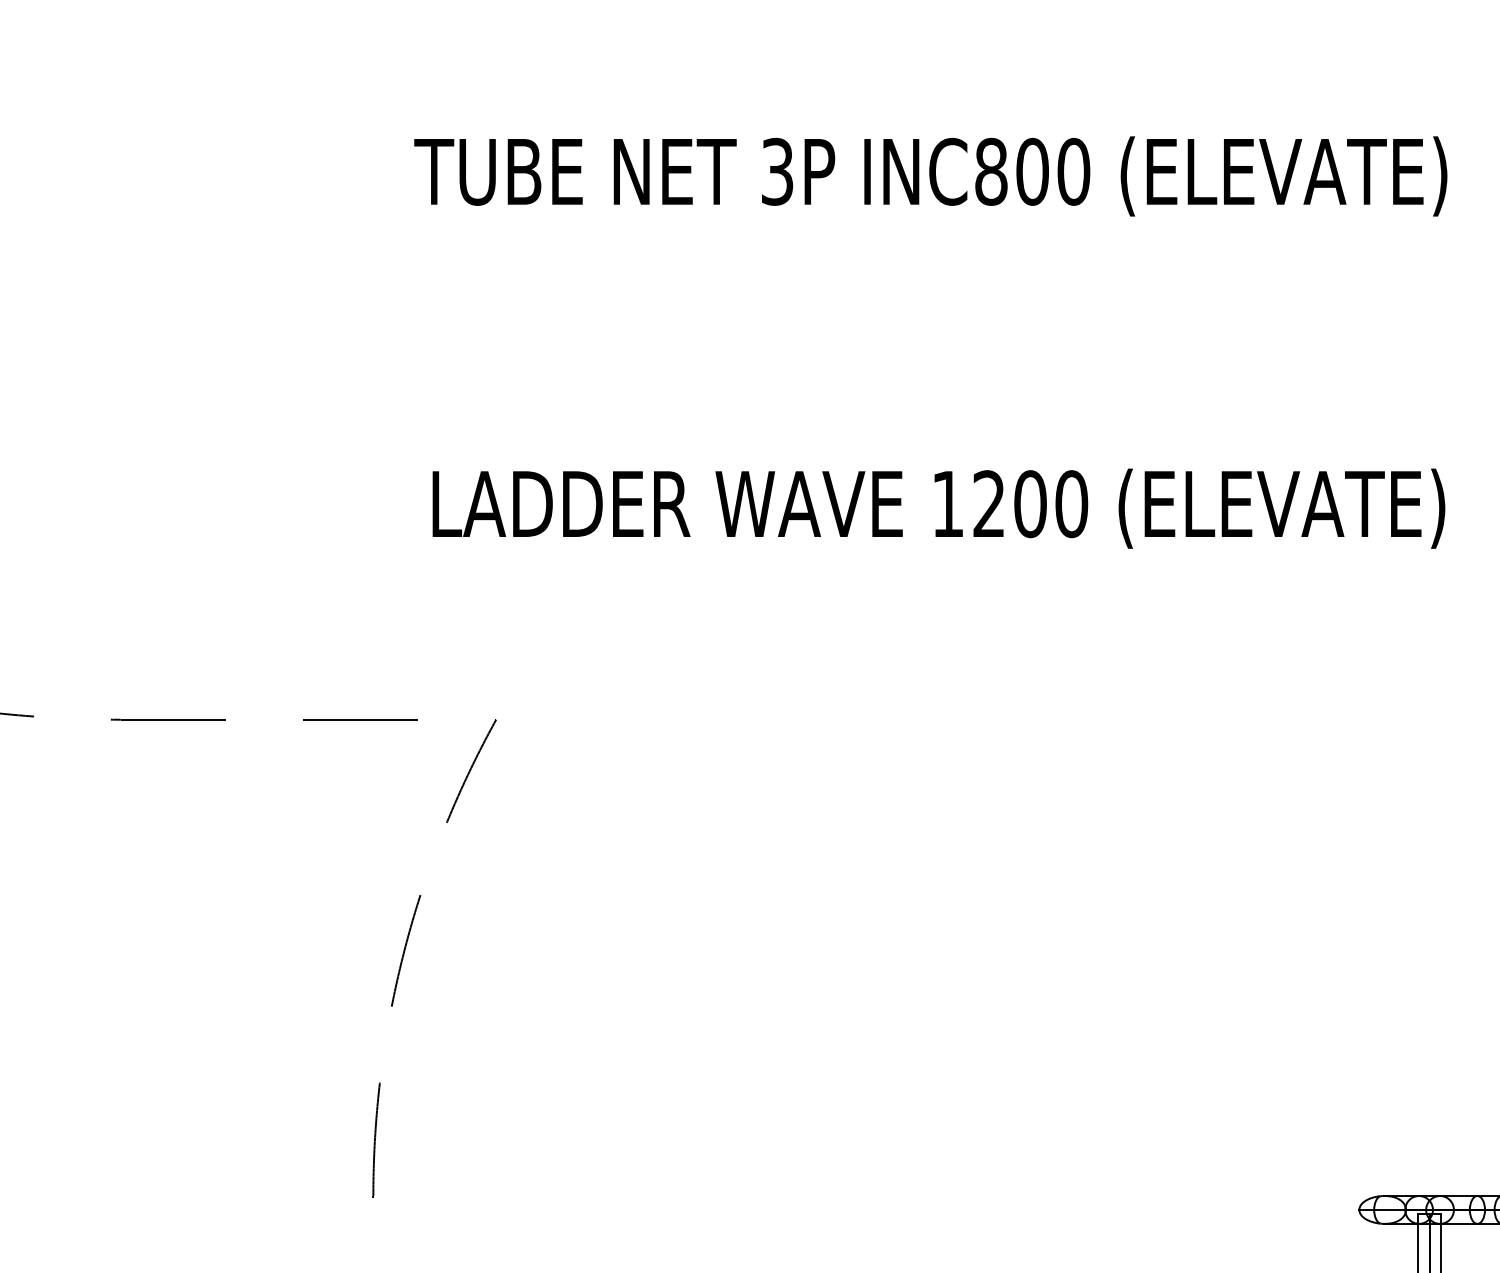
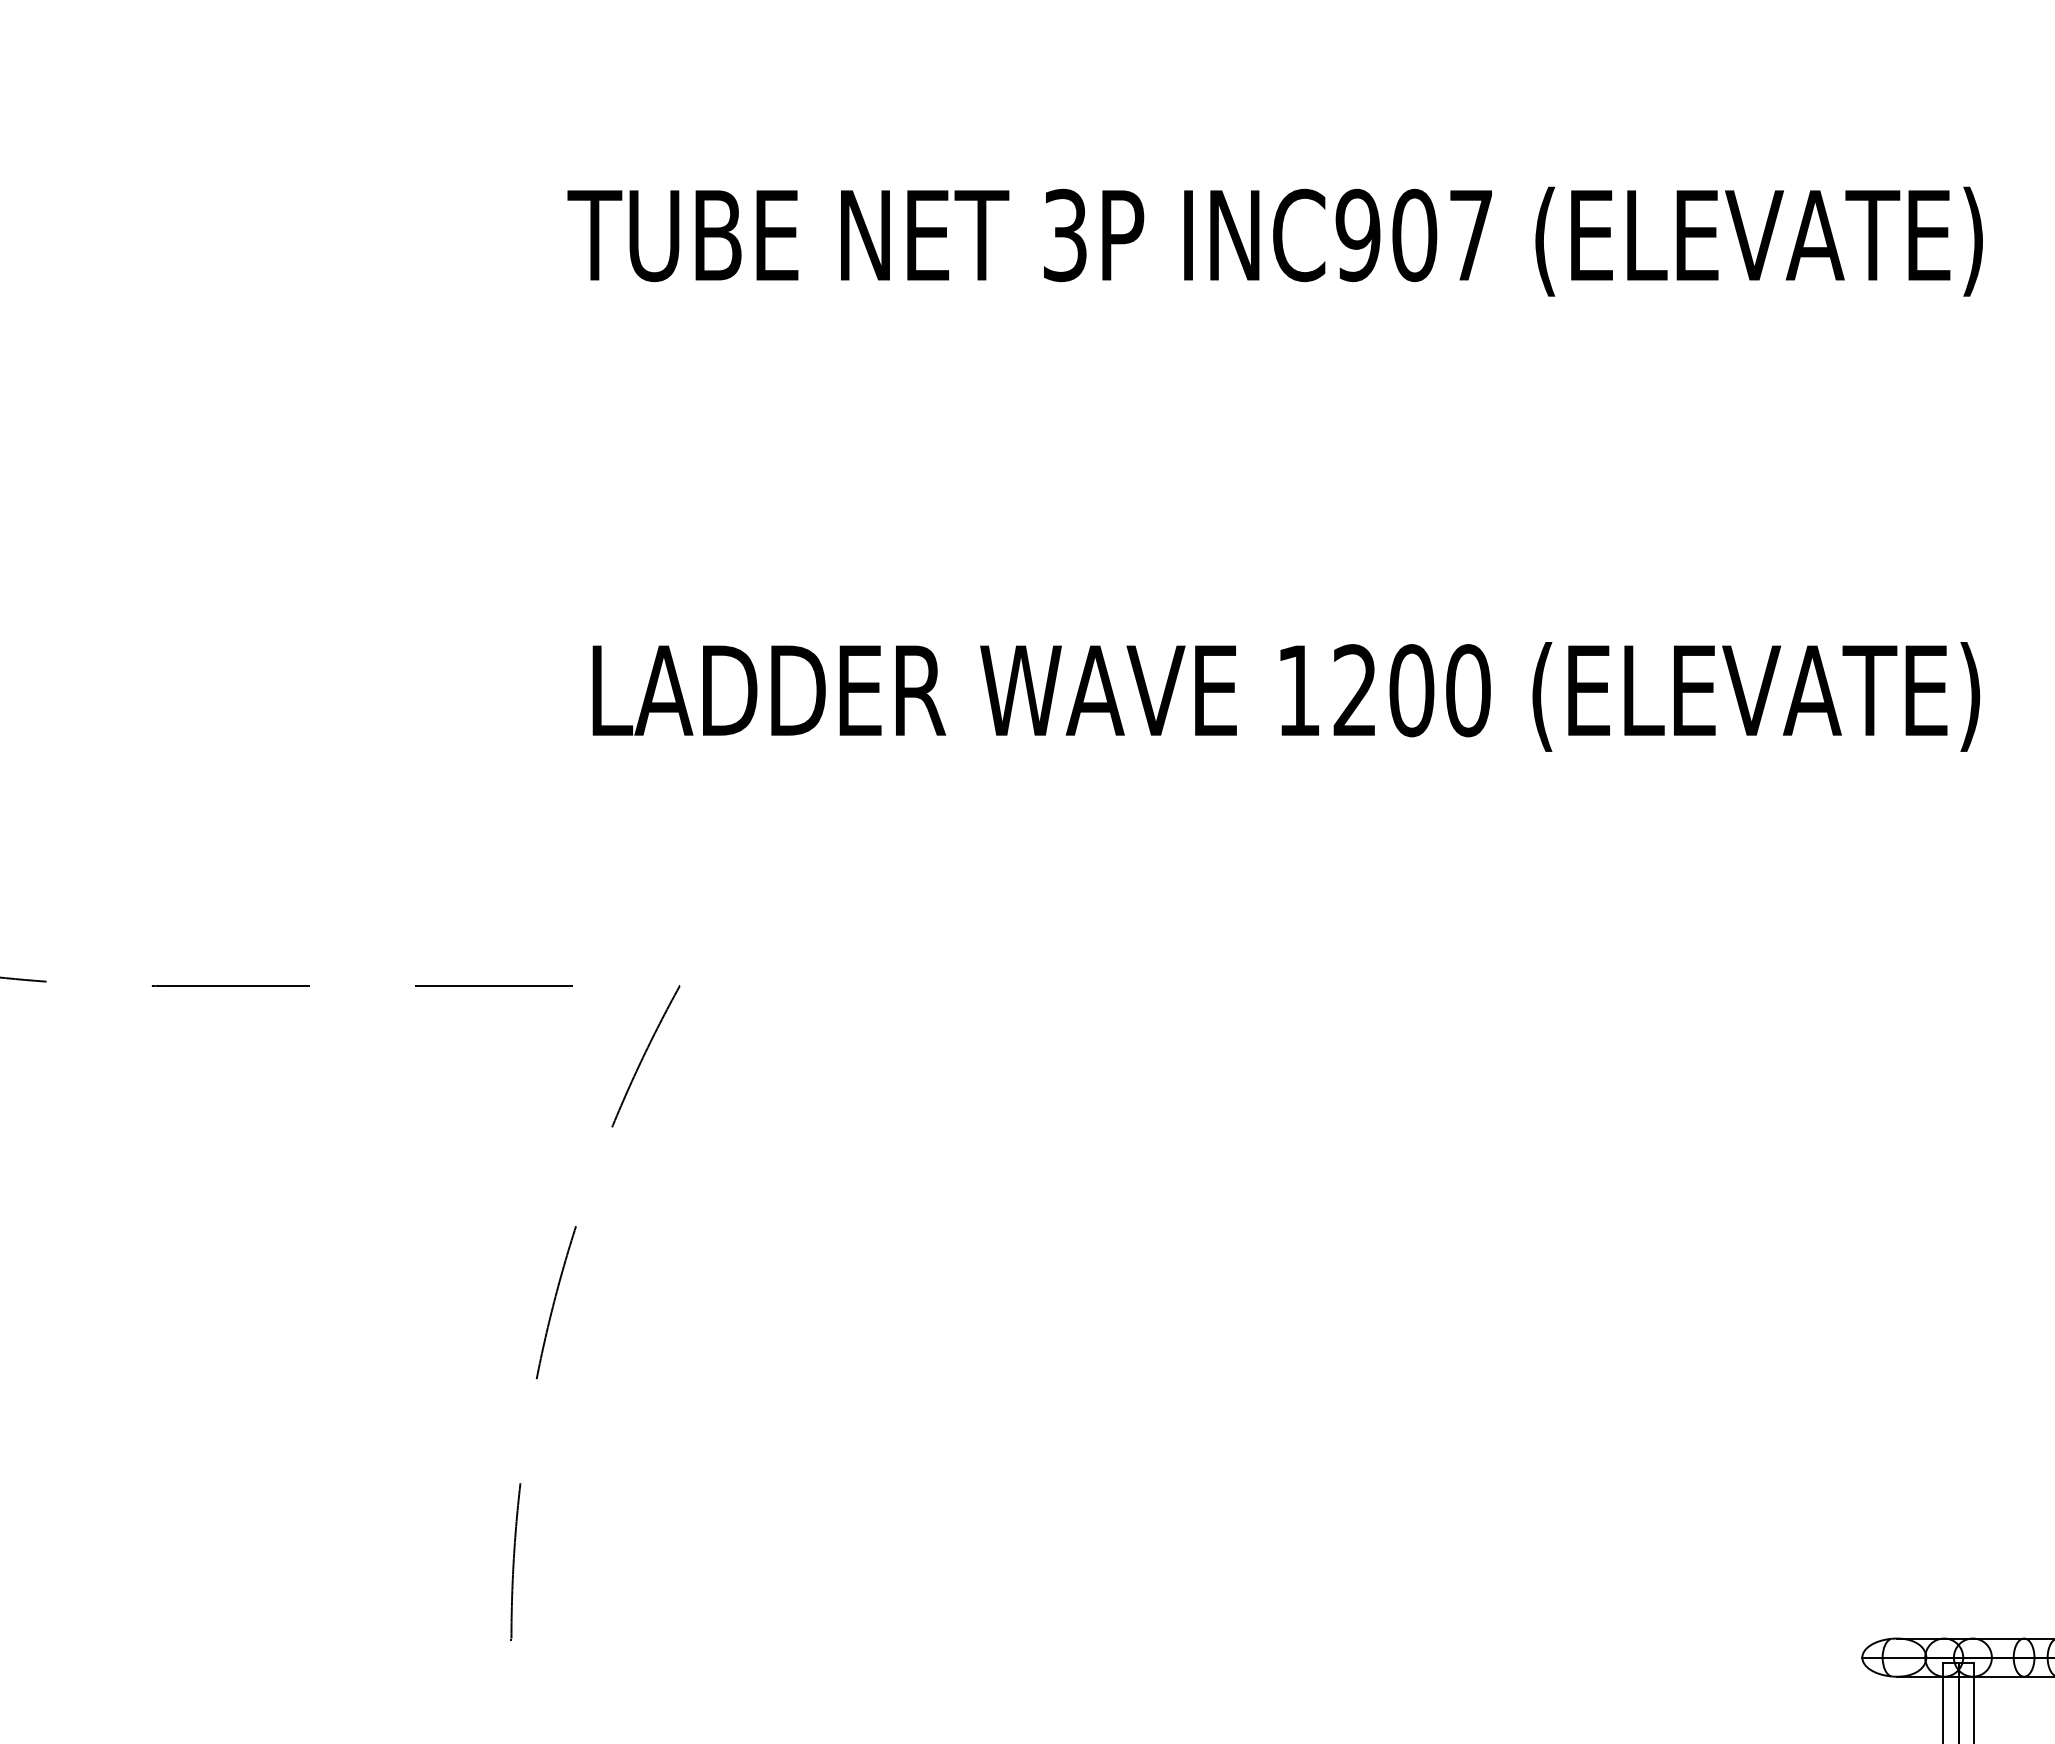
text: (1032, 171) -> (1414, 235), INC800 -> INC907

